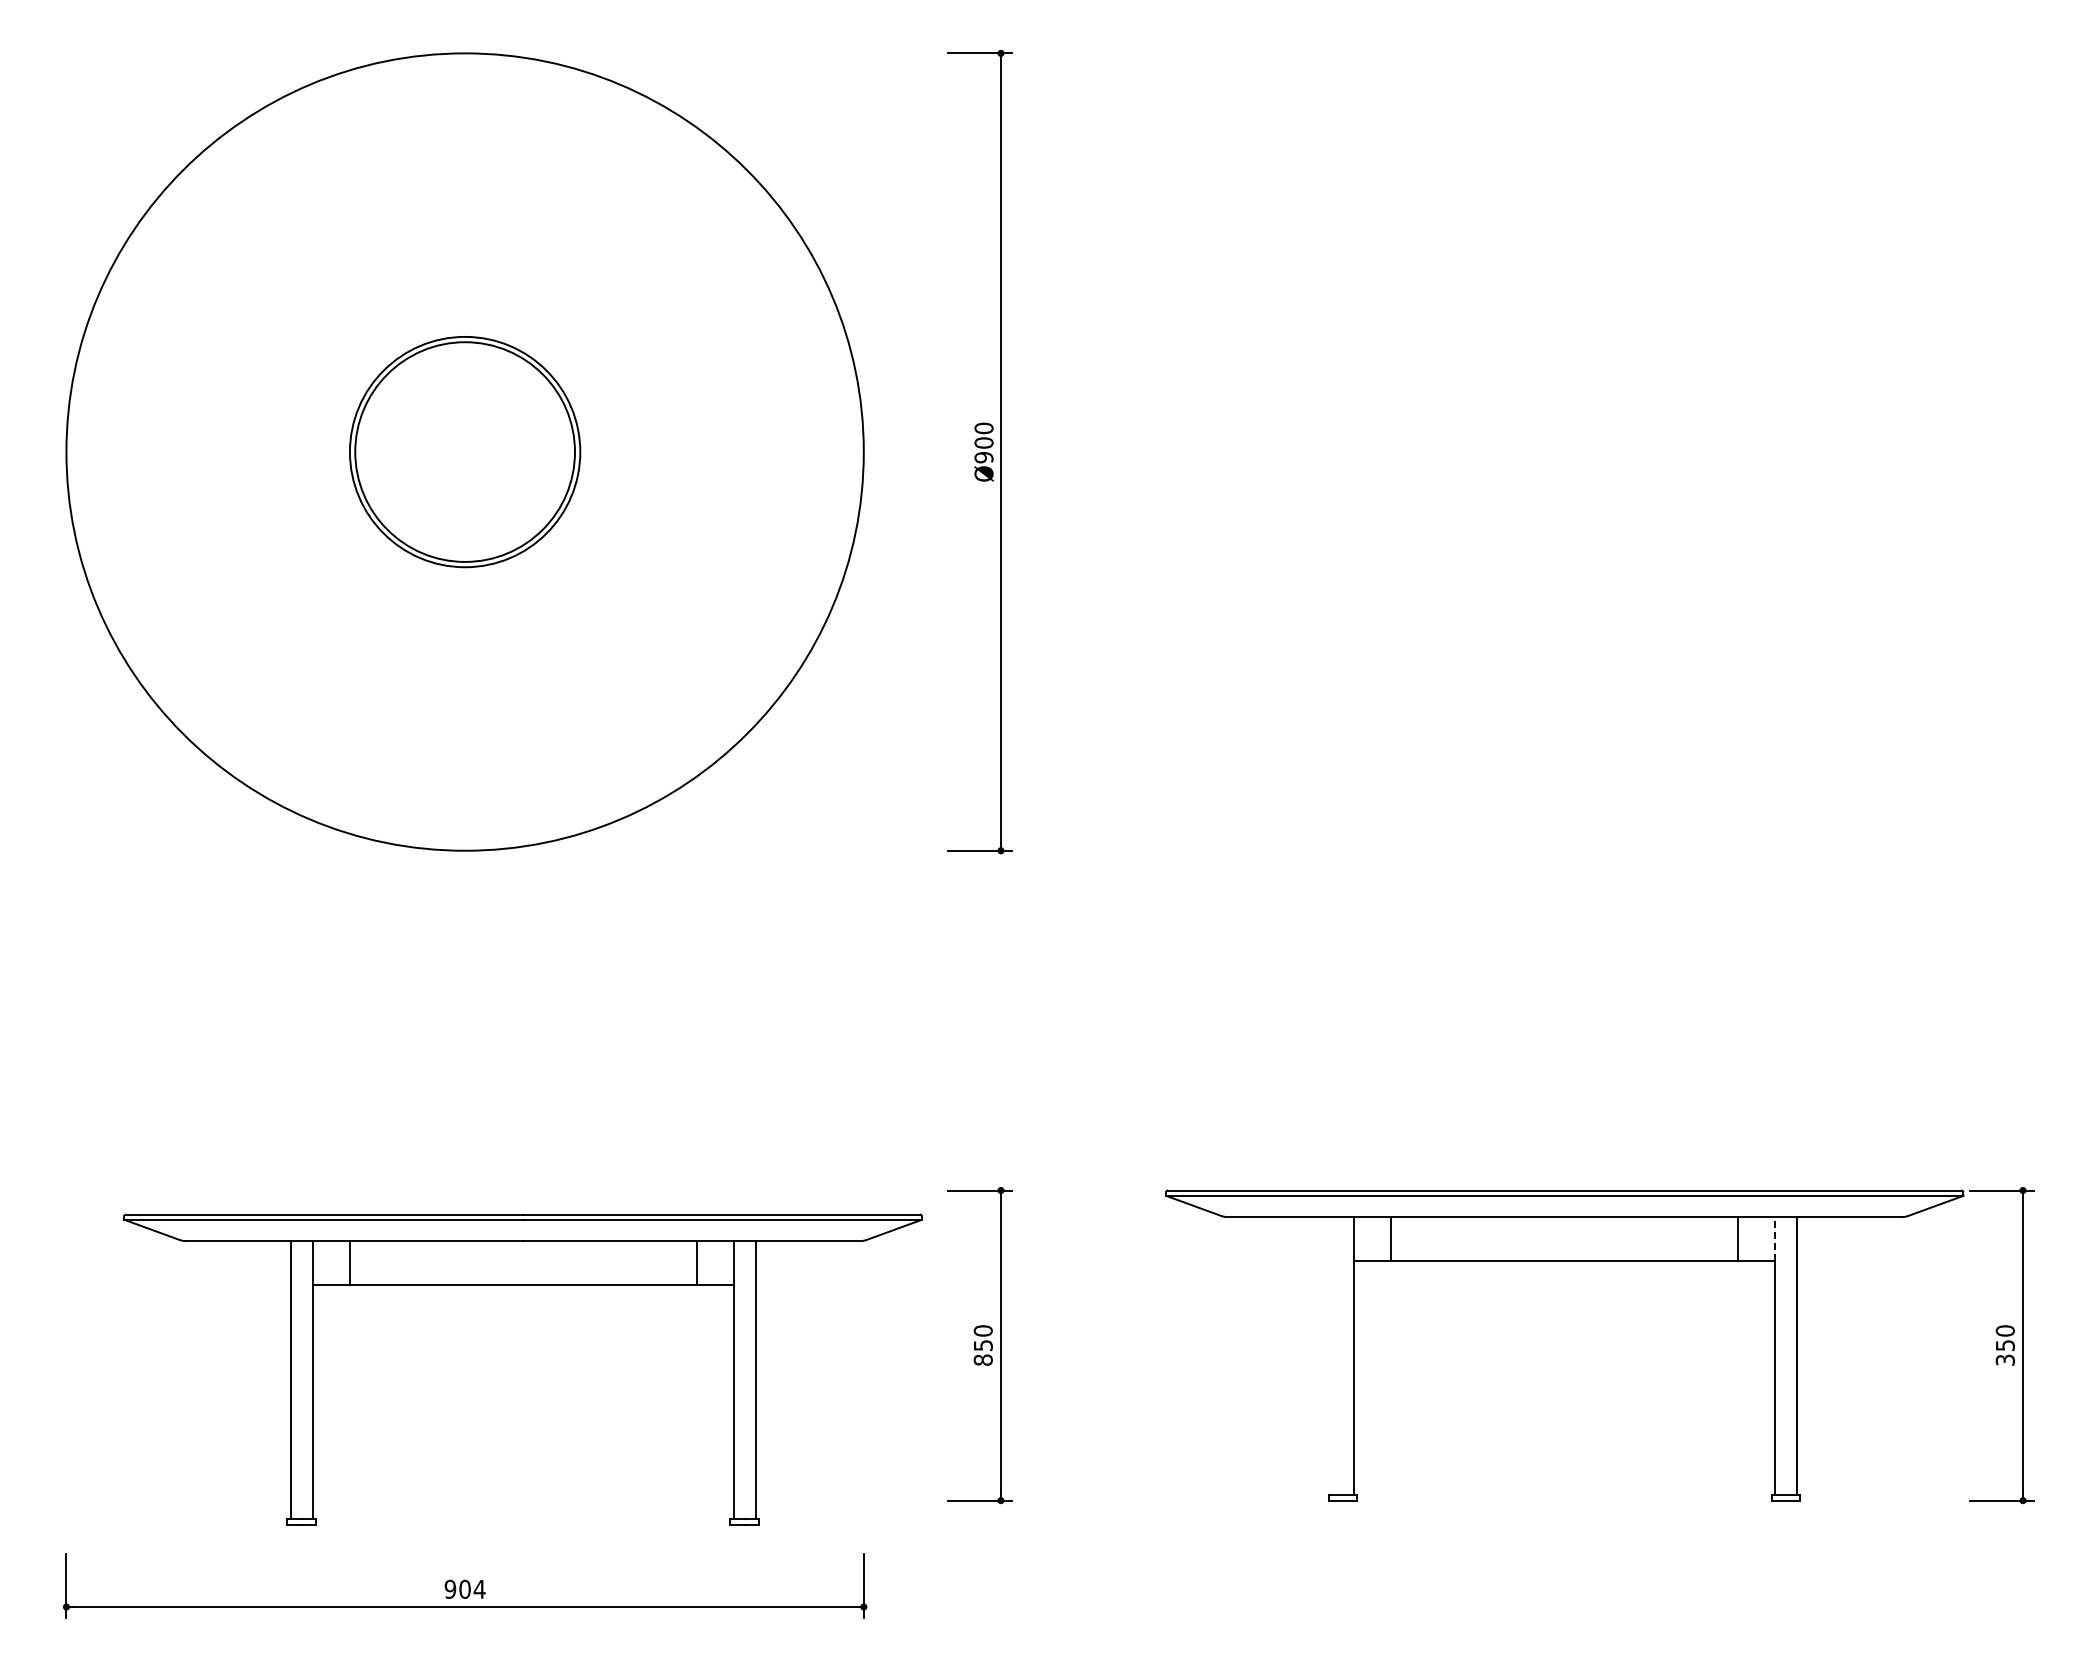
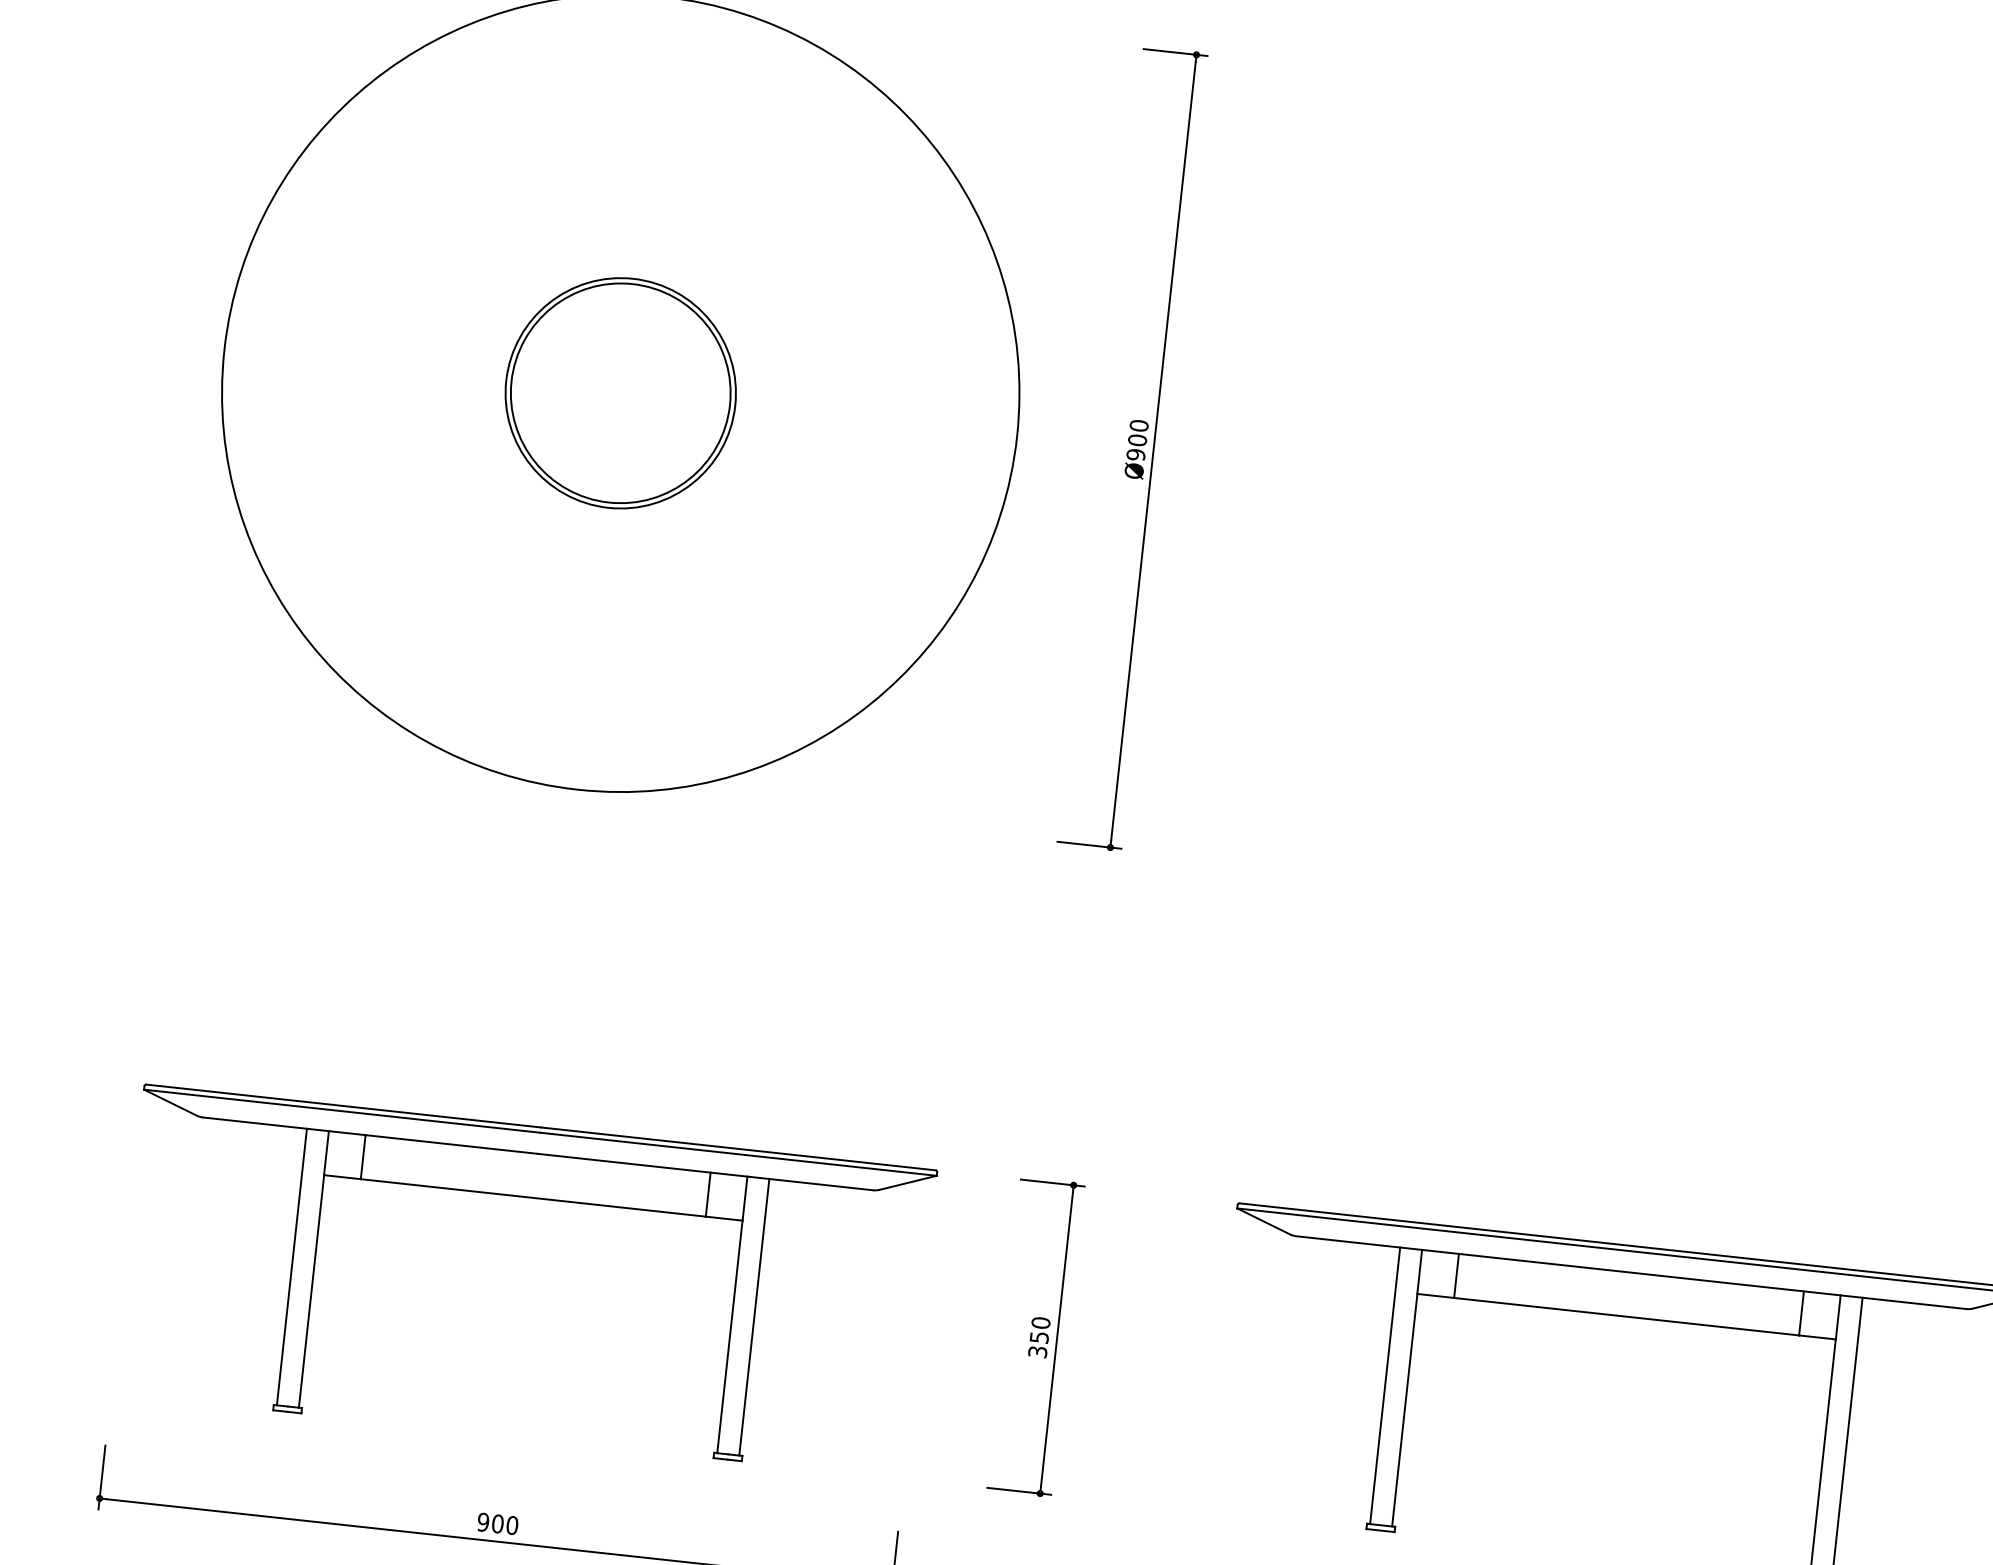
line: (1775, 1238) -> (1838, 1316), dashed -> solid
part: (522, 1285) -> (532, 1197), moved
line: (1332, 1356) -> (1385, 1386), added
text: (982, 1359) -> (1037, 1351), 850 -> 350
text: (479, 1588) -> (512, 1524), 904 -> 900

